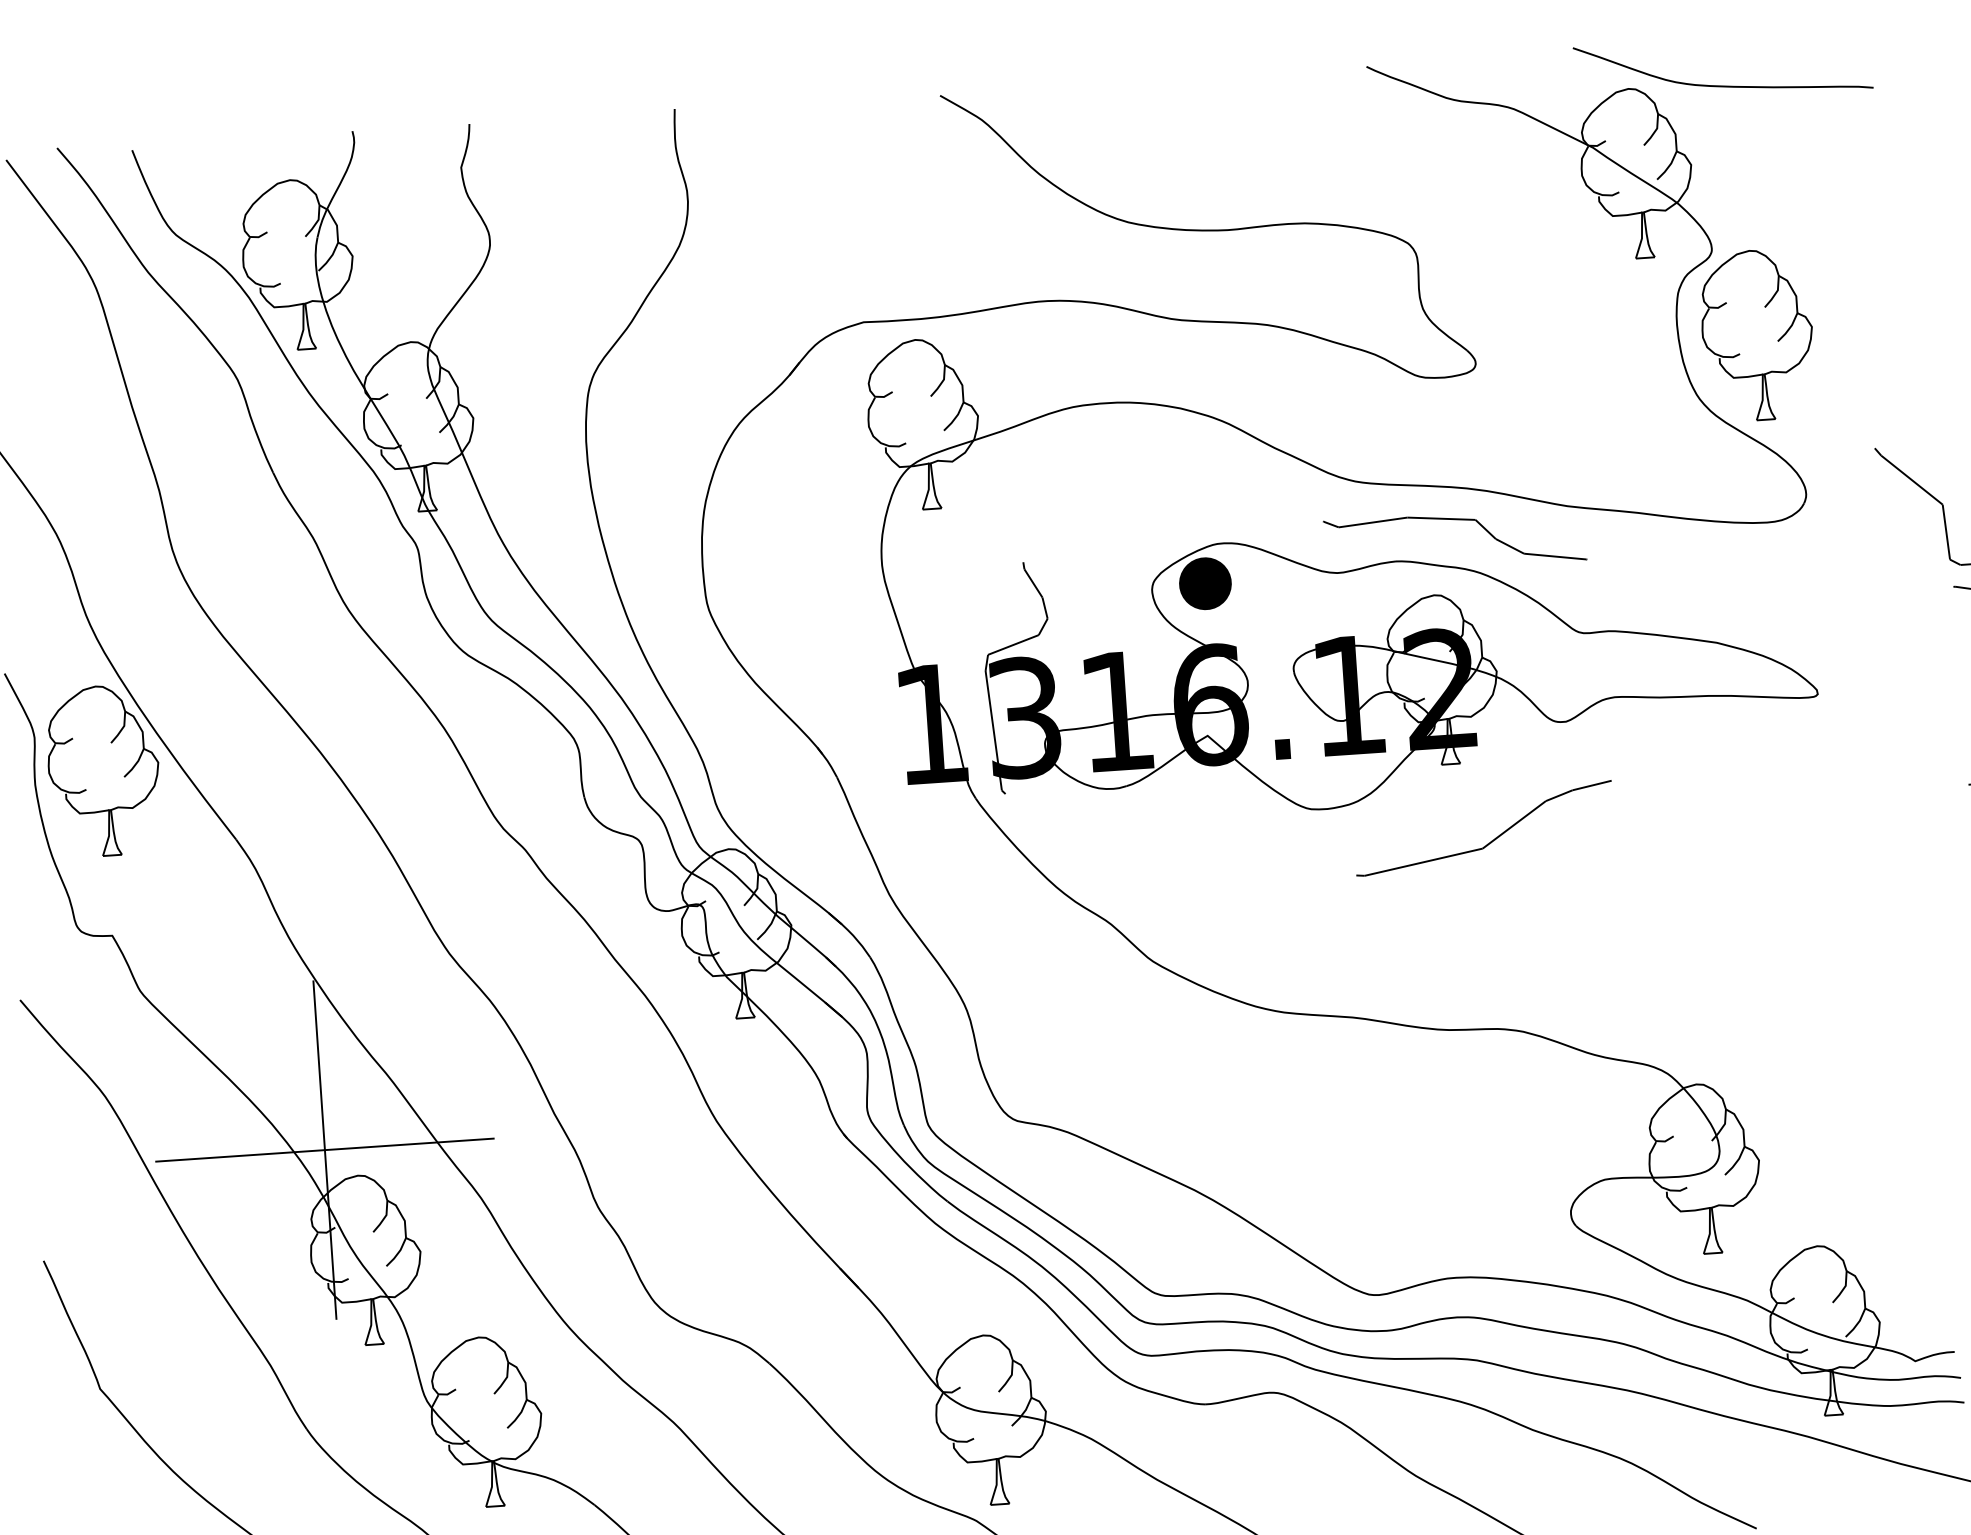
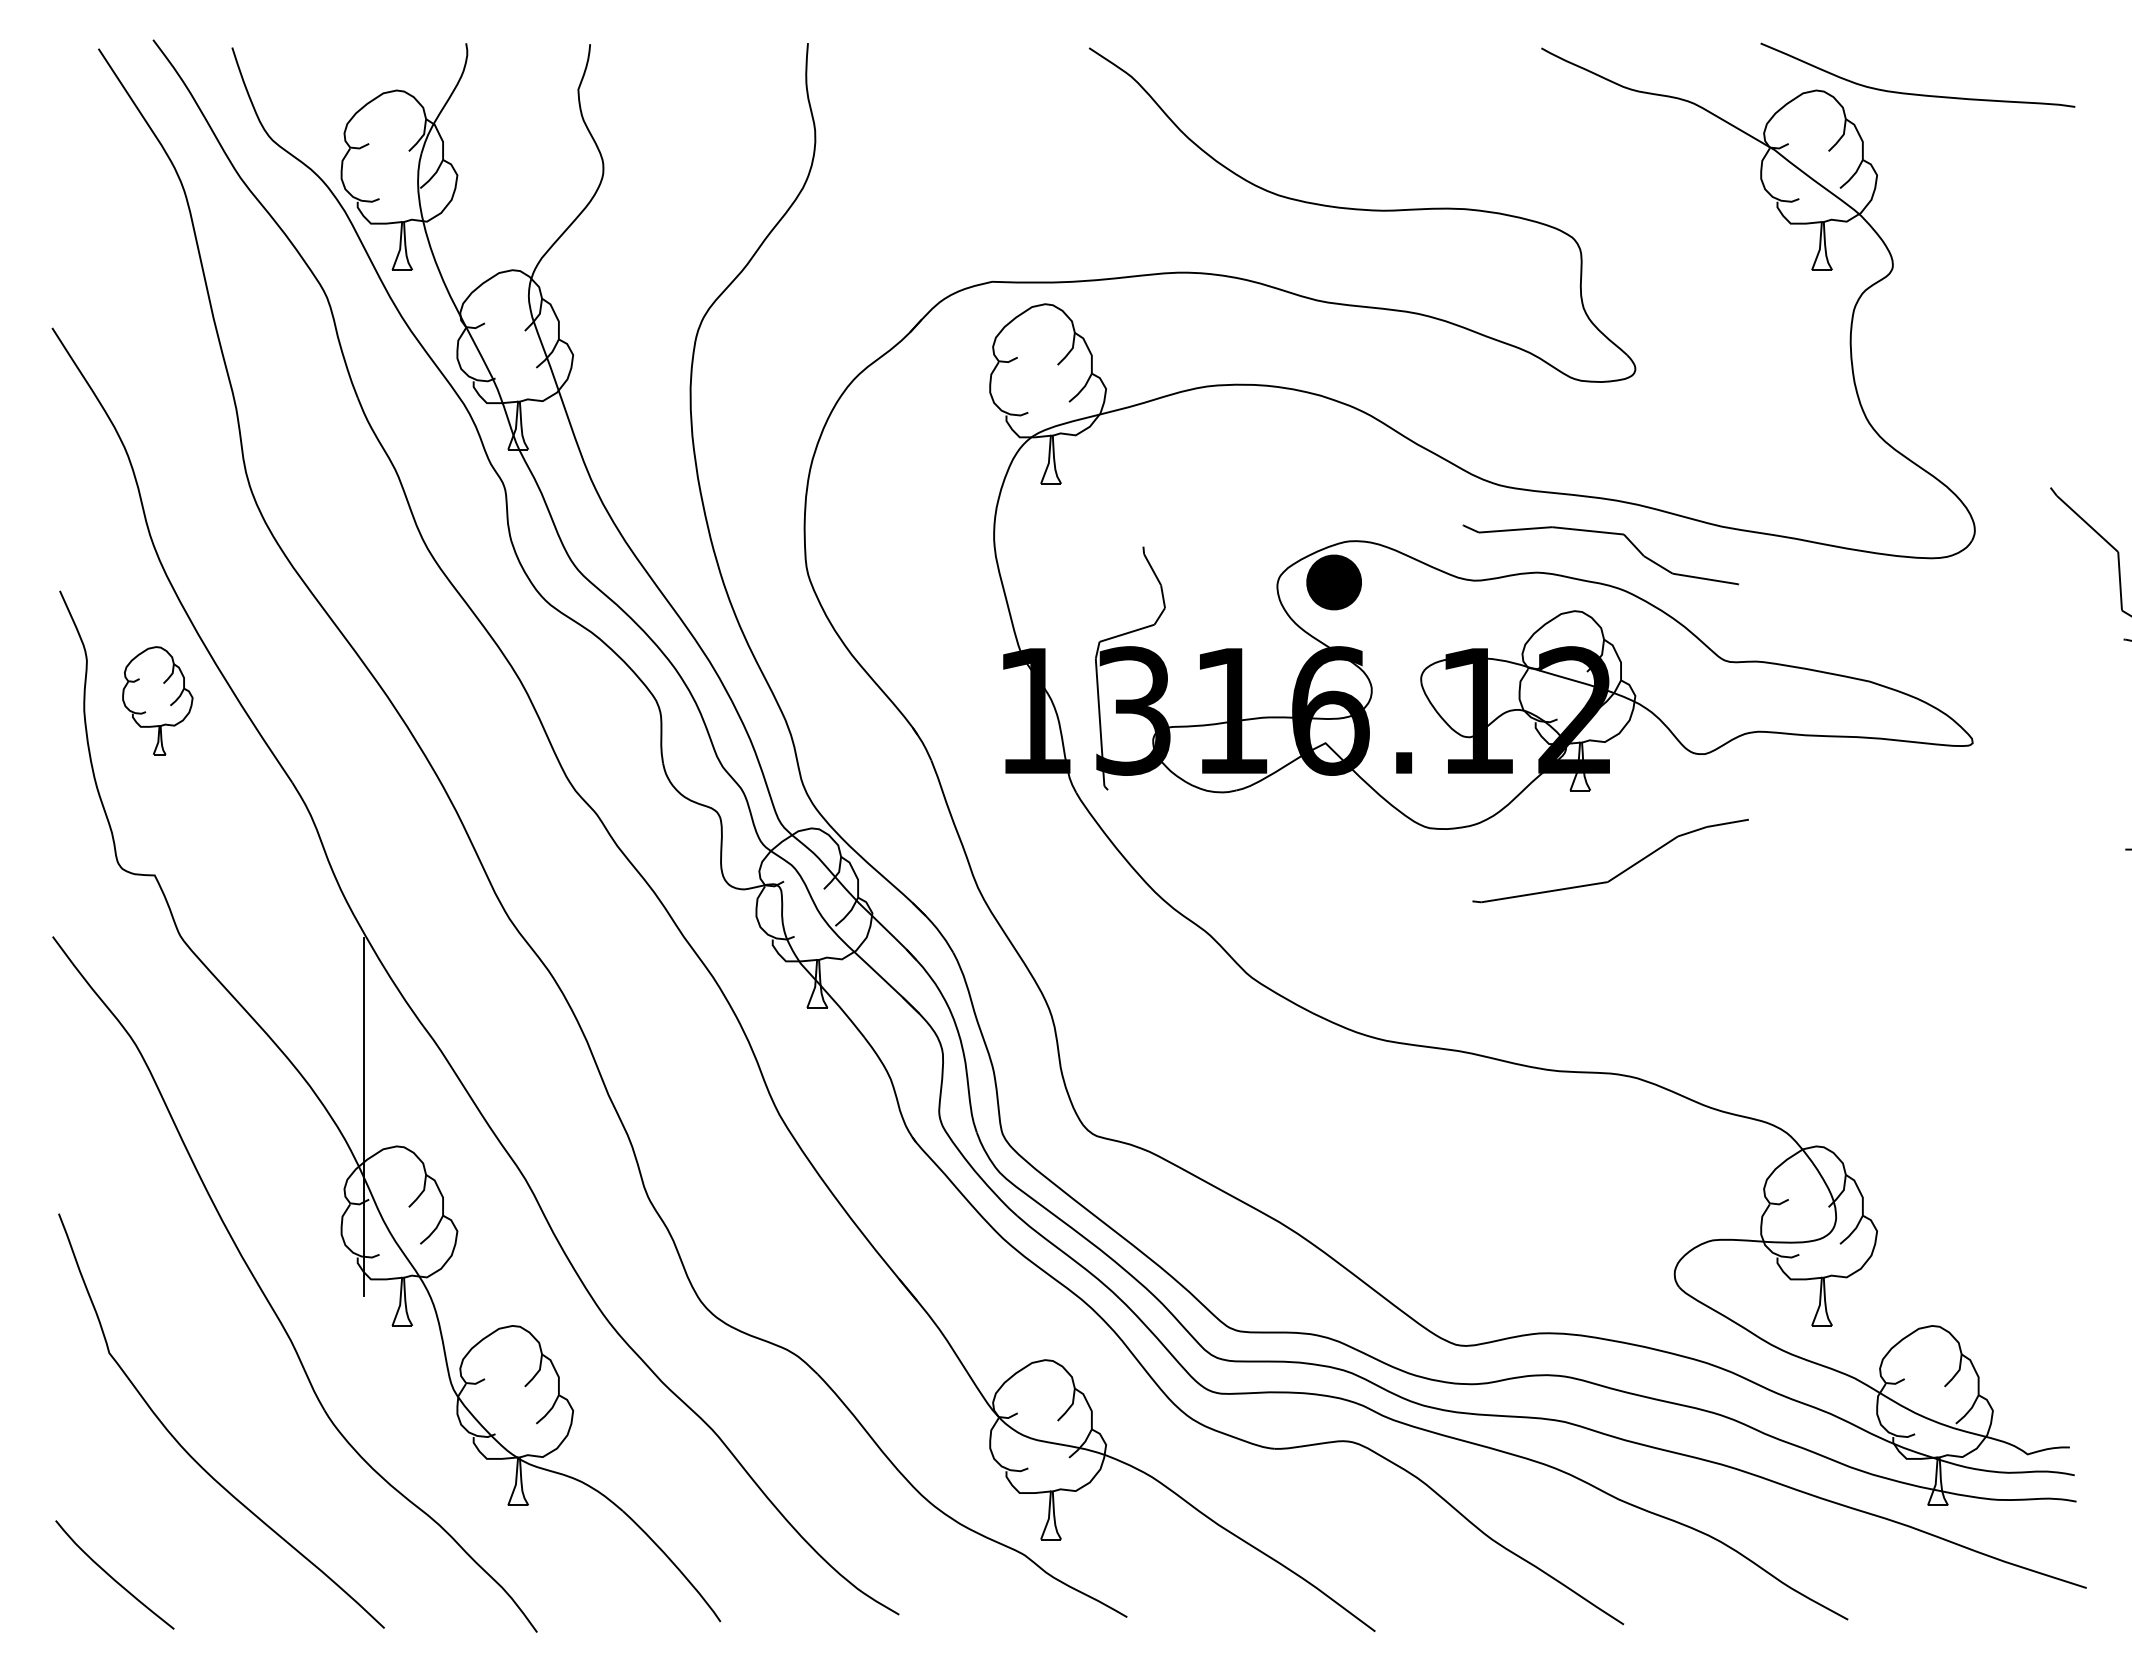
part: (1757, 334) -> (1934, 359), removed
part: (103, 770) -> (157, 700), size x0.6
line: (324, 1150) -> (363, 1117), removed

